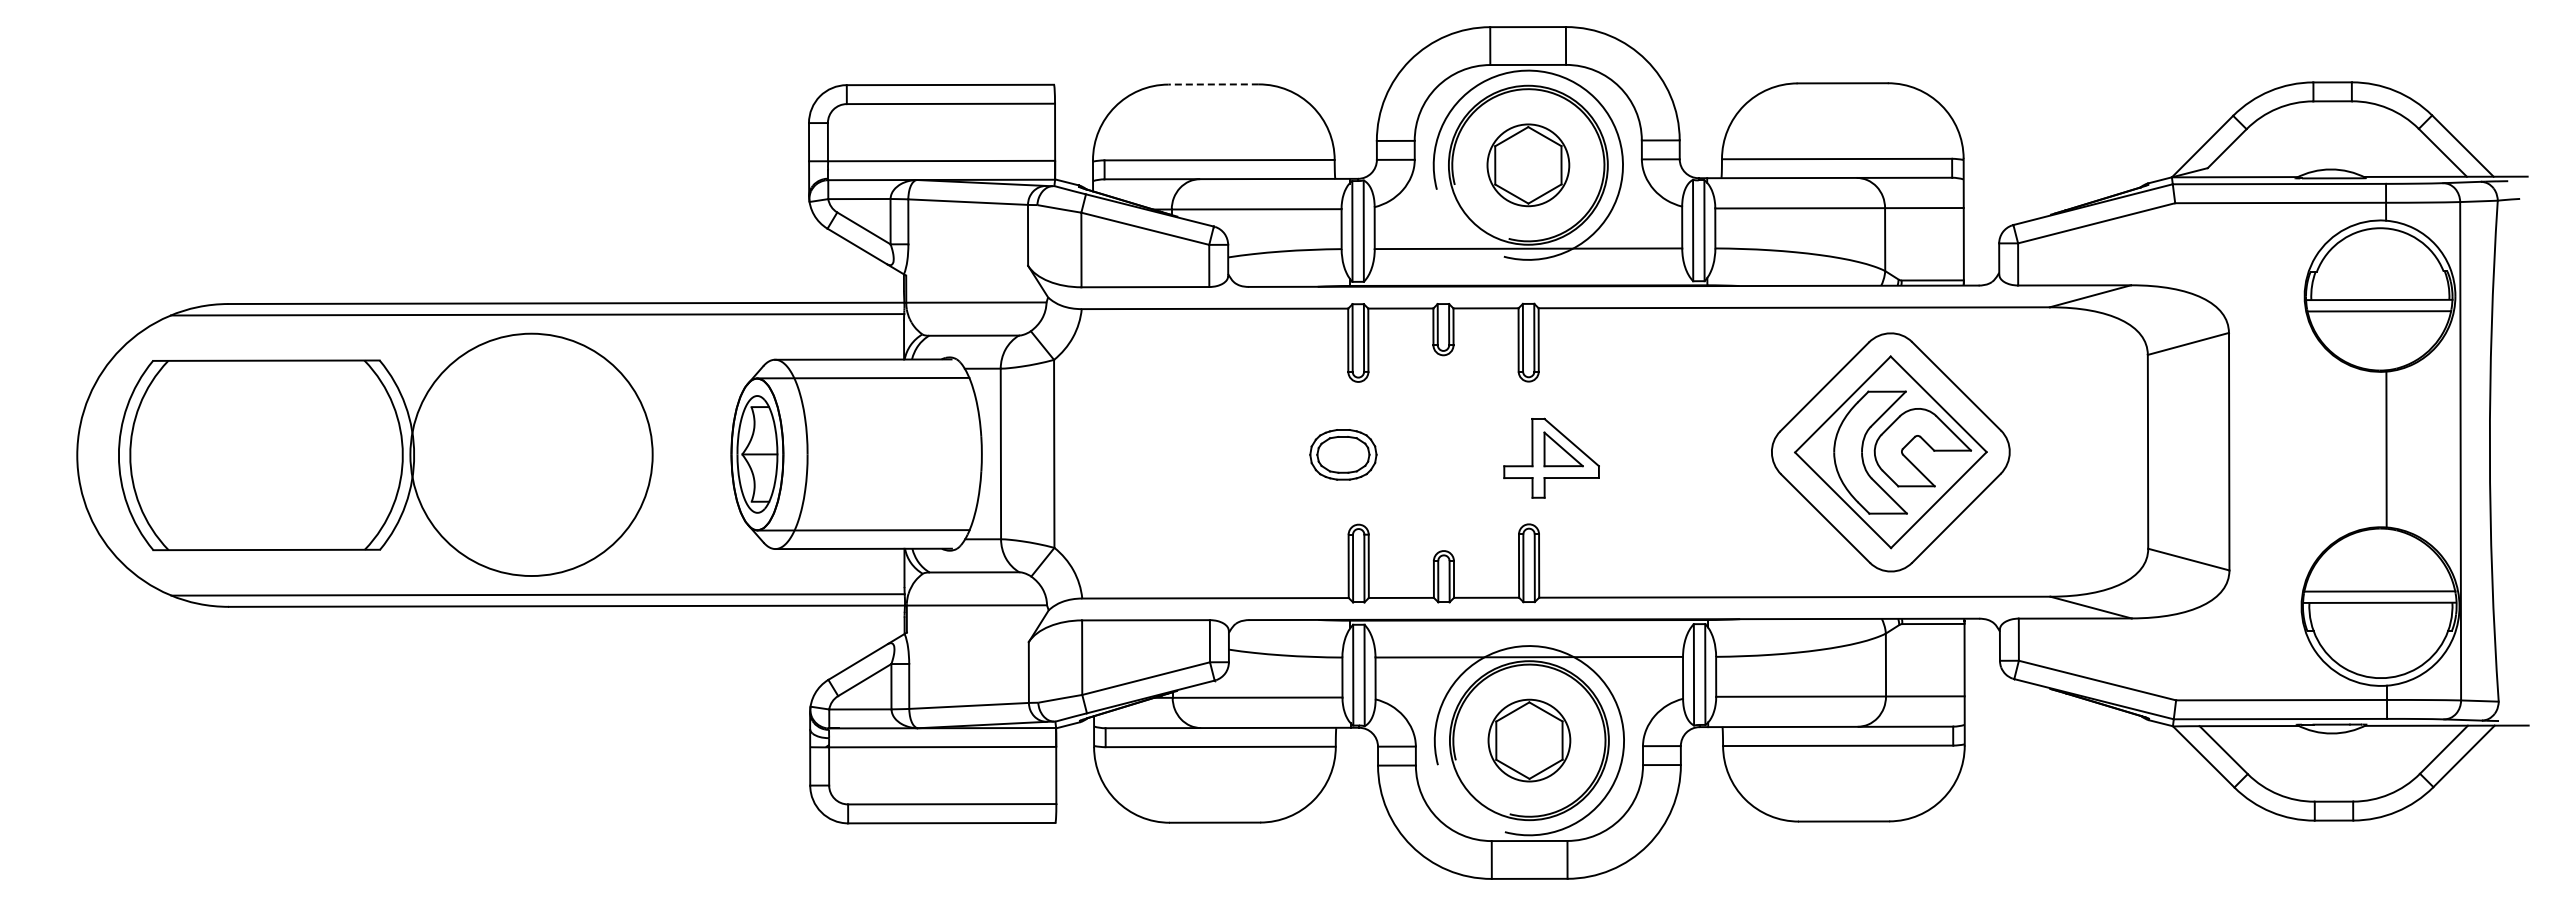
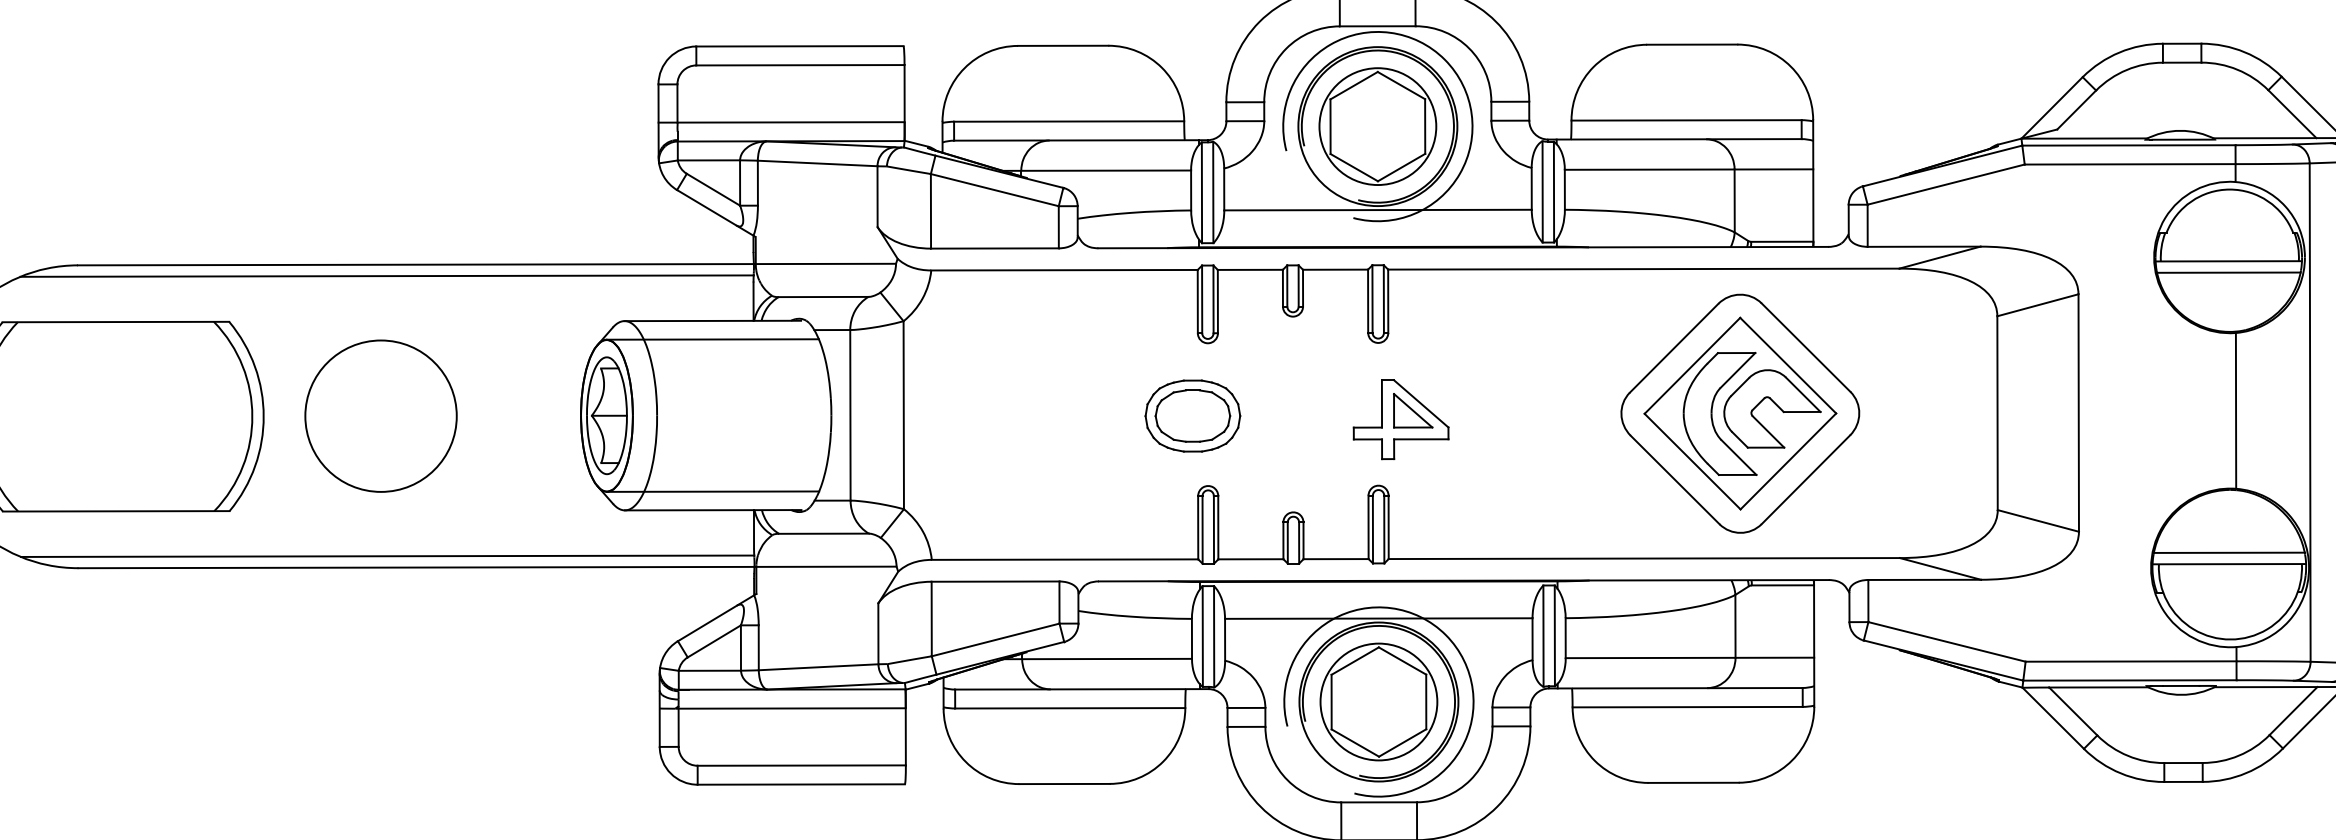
line: (1213, 84) -> (1063, 45), dashed -> solid
part: (1528, 165) -> (1378, 126), size x1.43
circle: (531, 454) -> (381, 415), size x0.62
part: (1343, 454) -> (1193, 415), size x1.43
part: (1529, 740) -> (1379, 701), size x1.43

